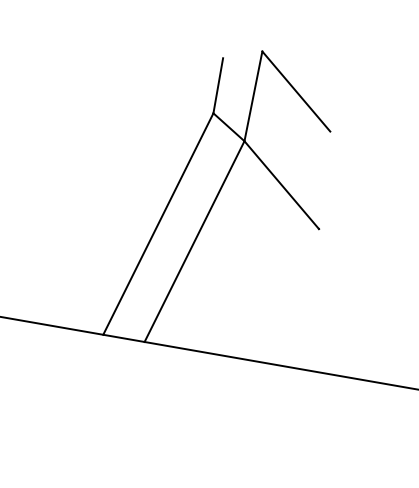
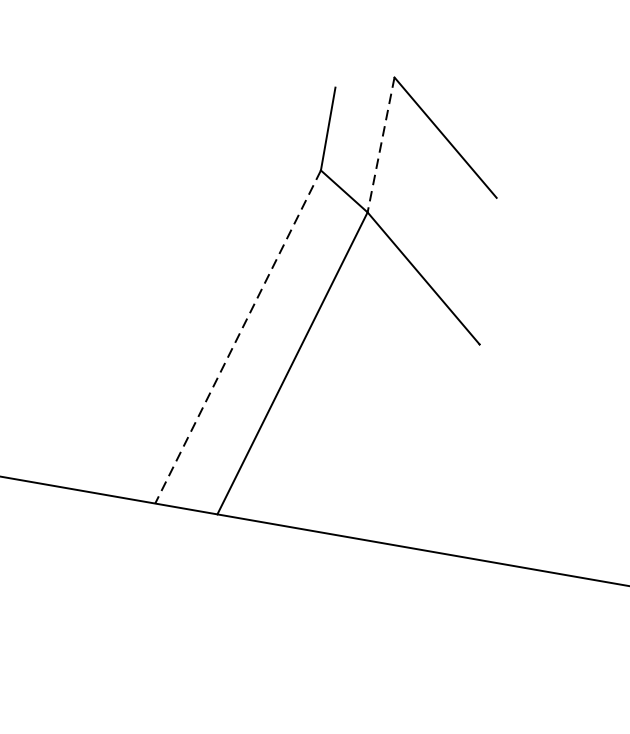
line: (253, 96) -> (381, 145), solid -> dashed
line: (158, 224) -> (238, 337), solid -> dashed

